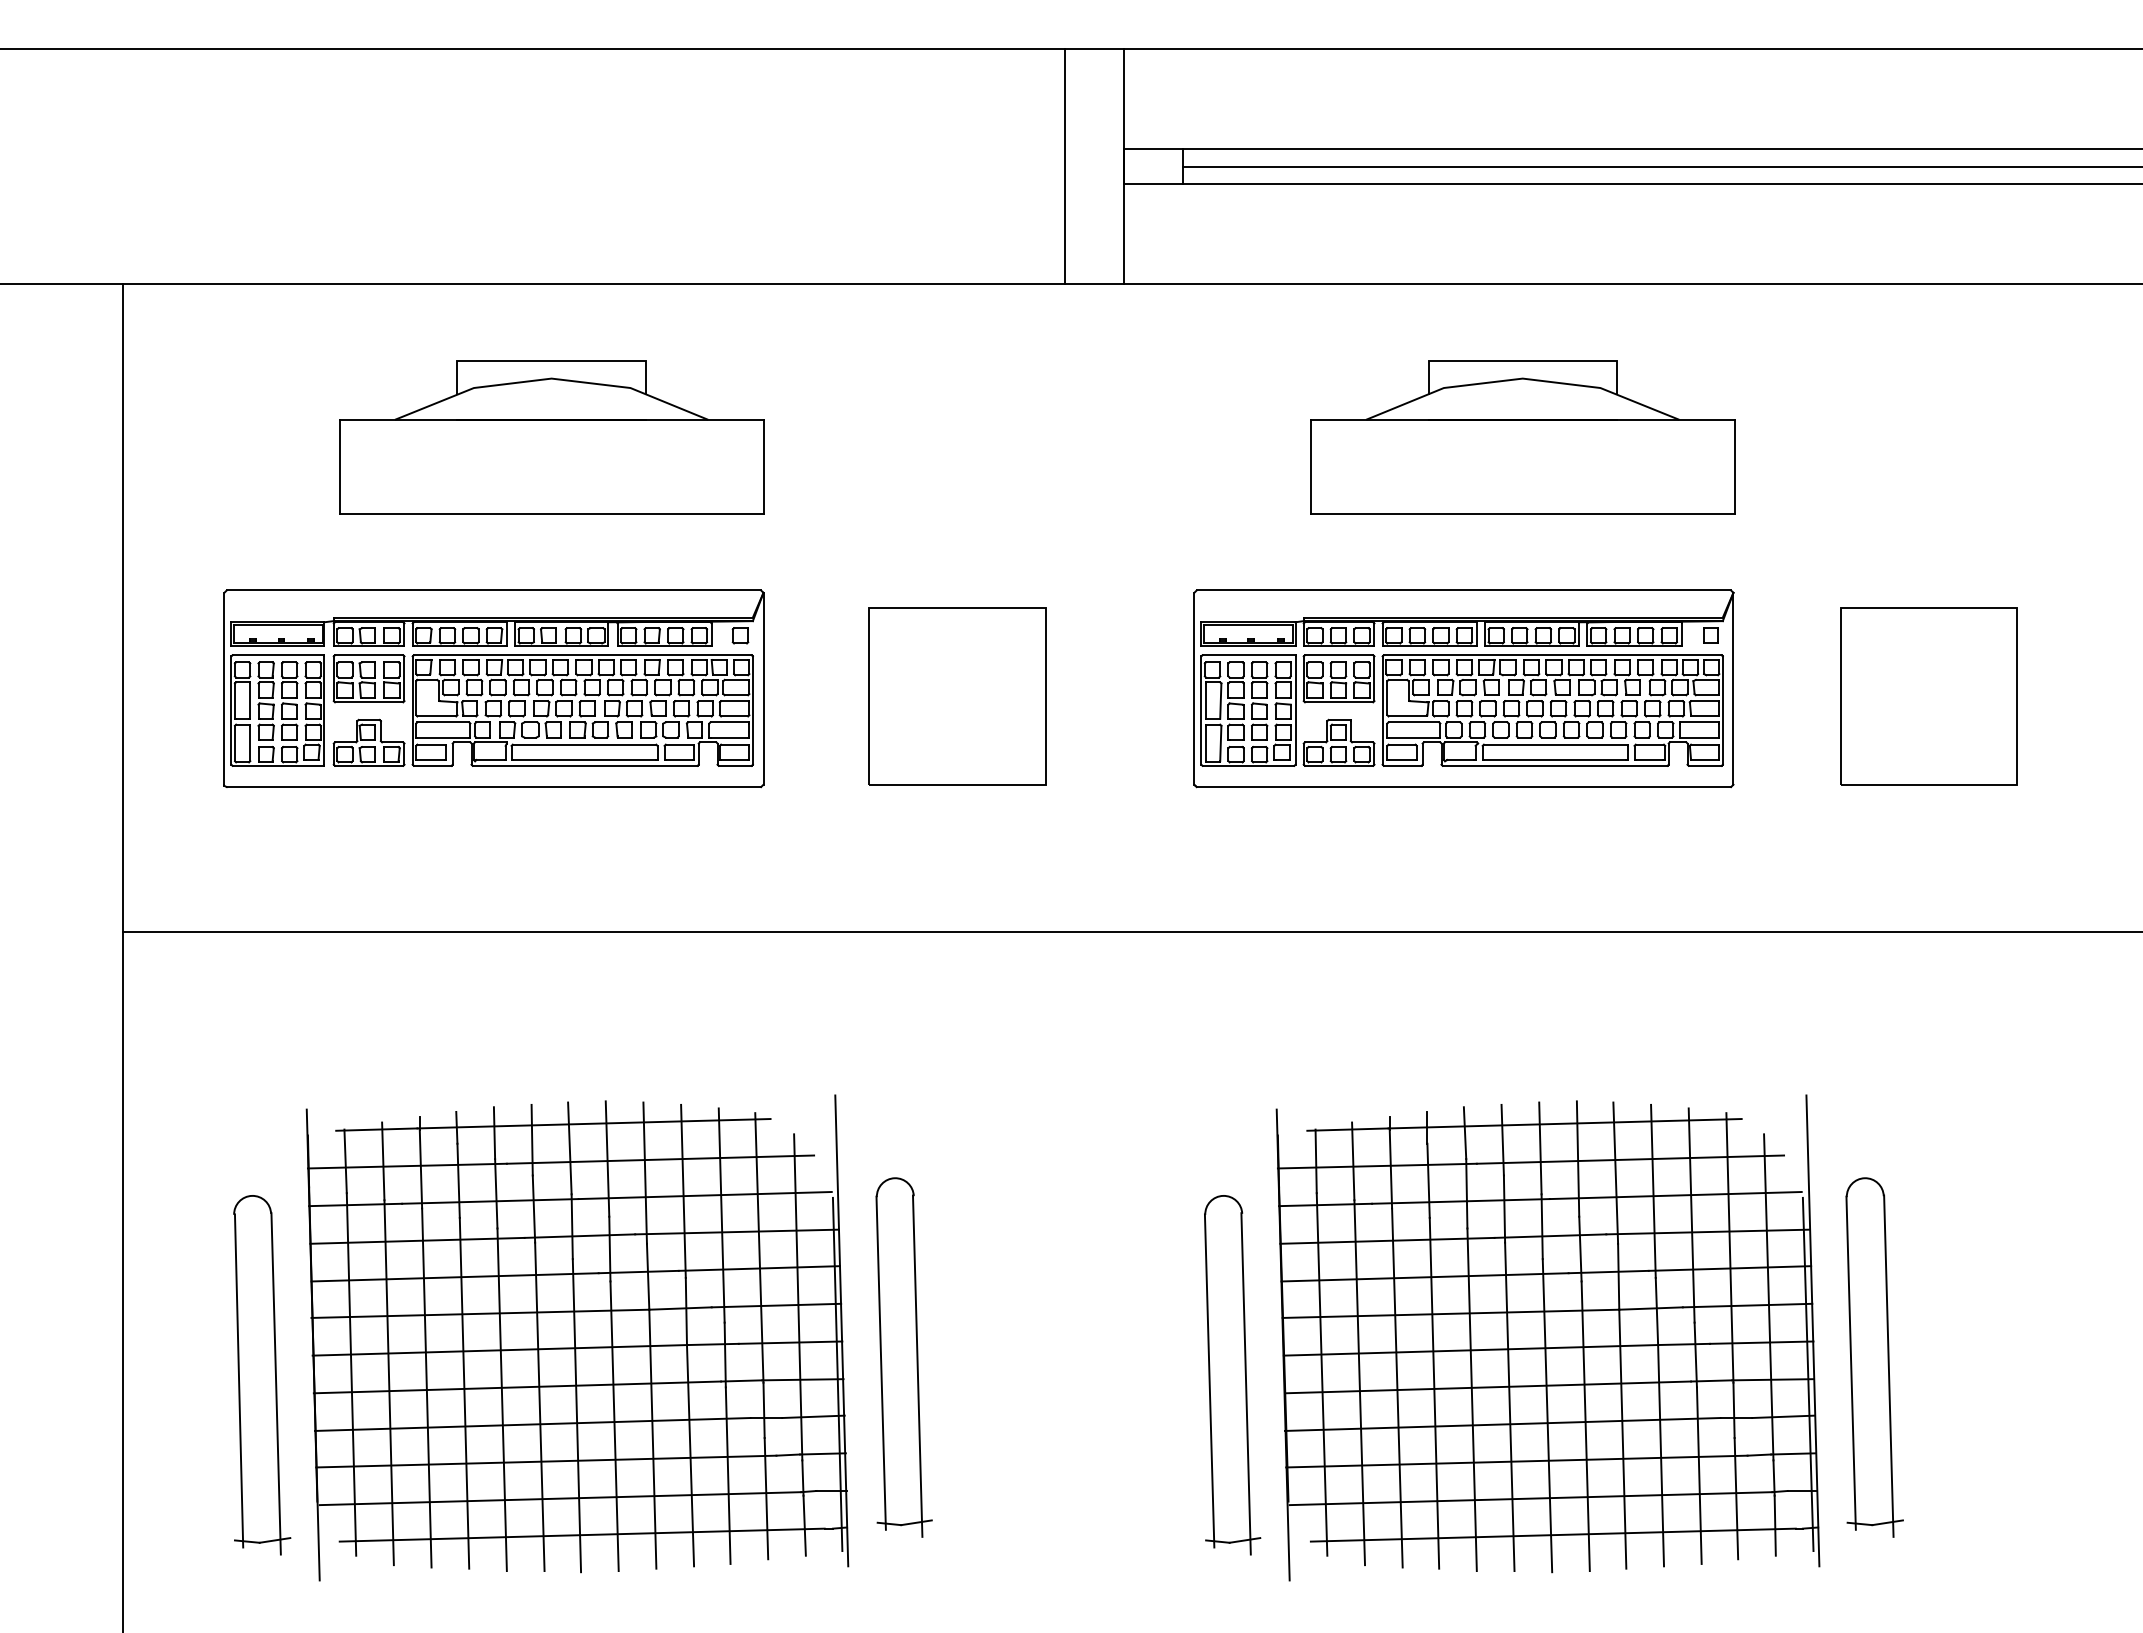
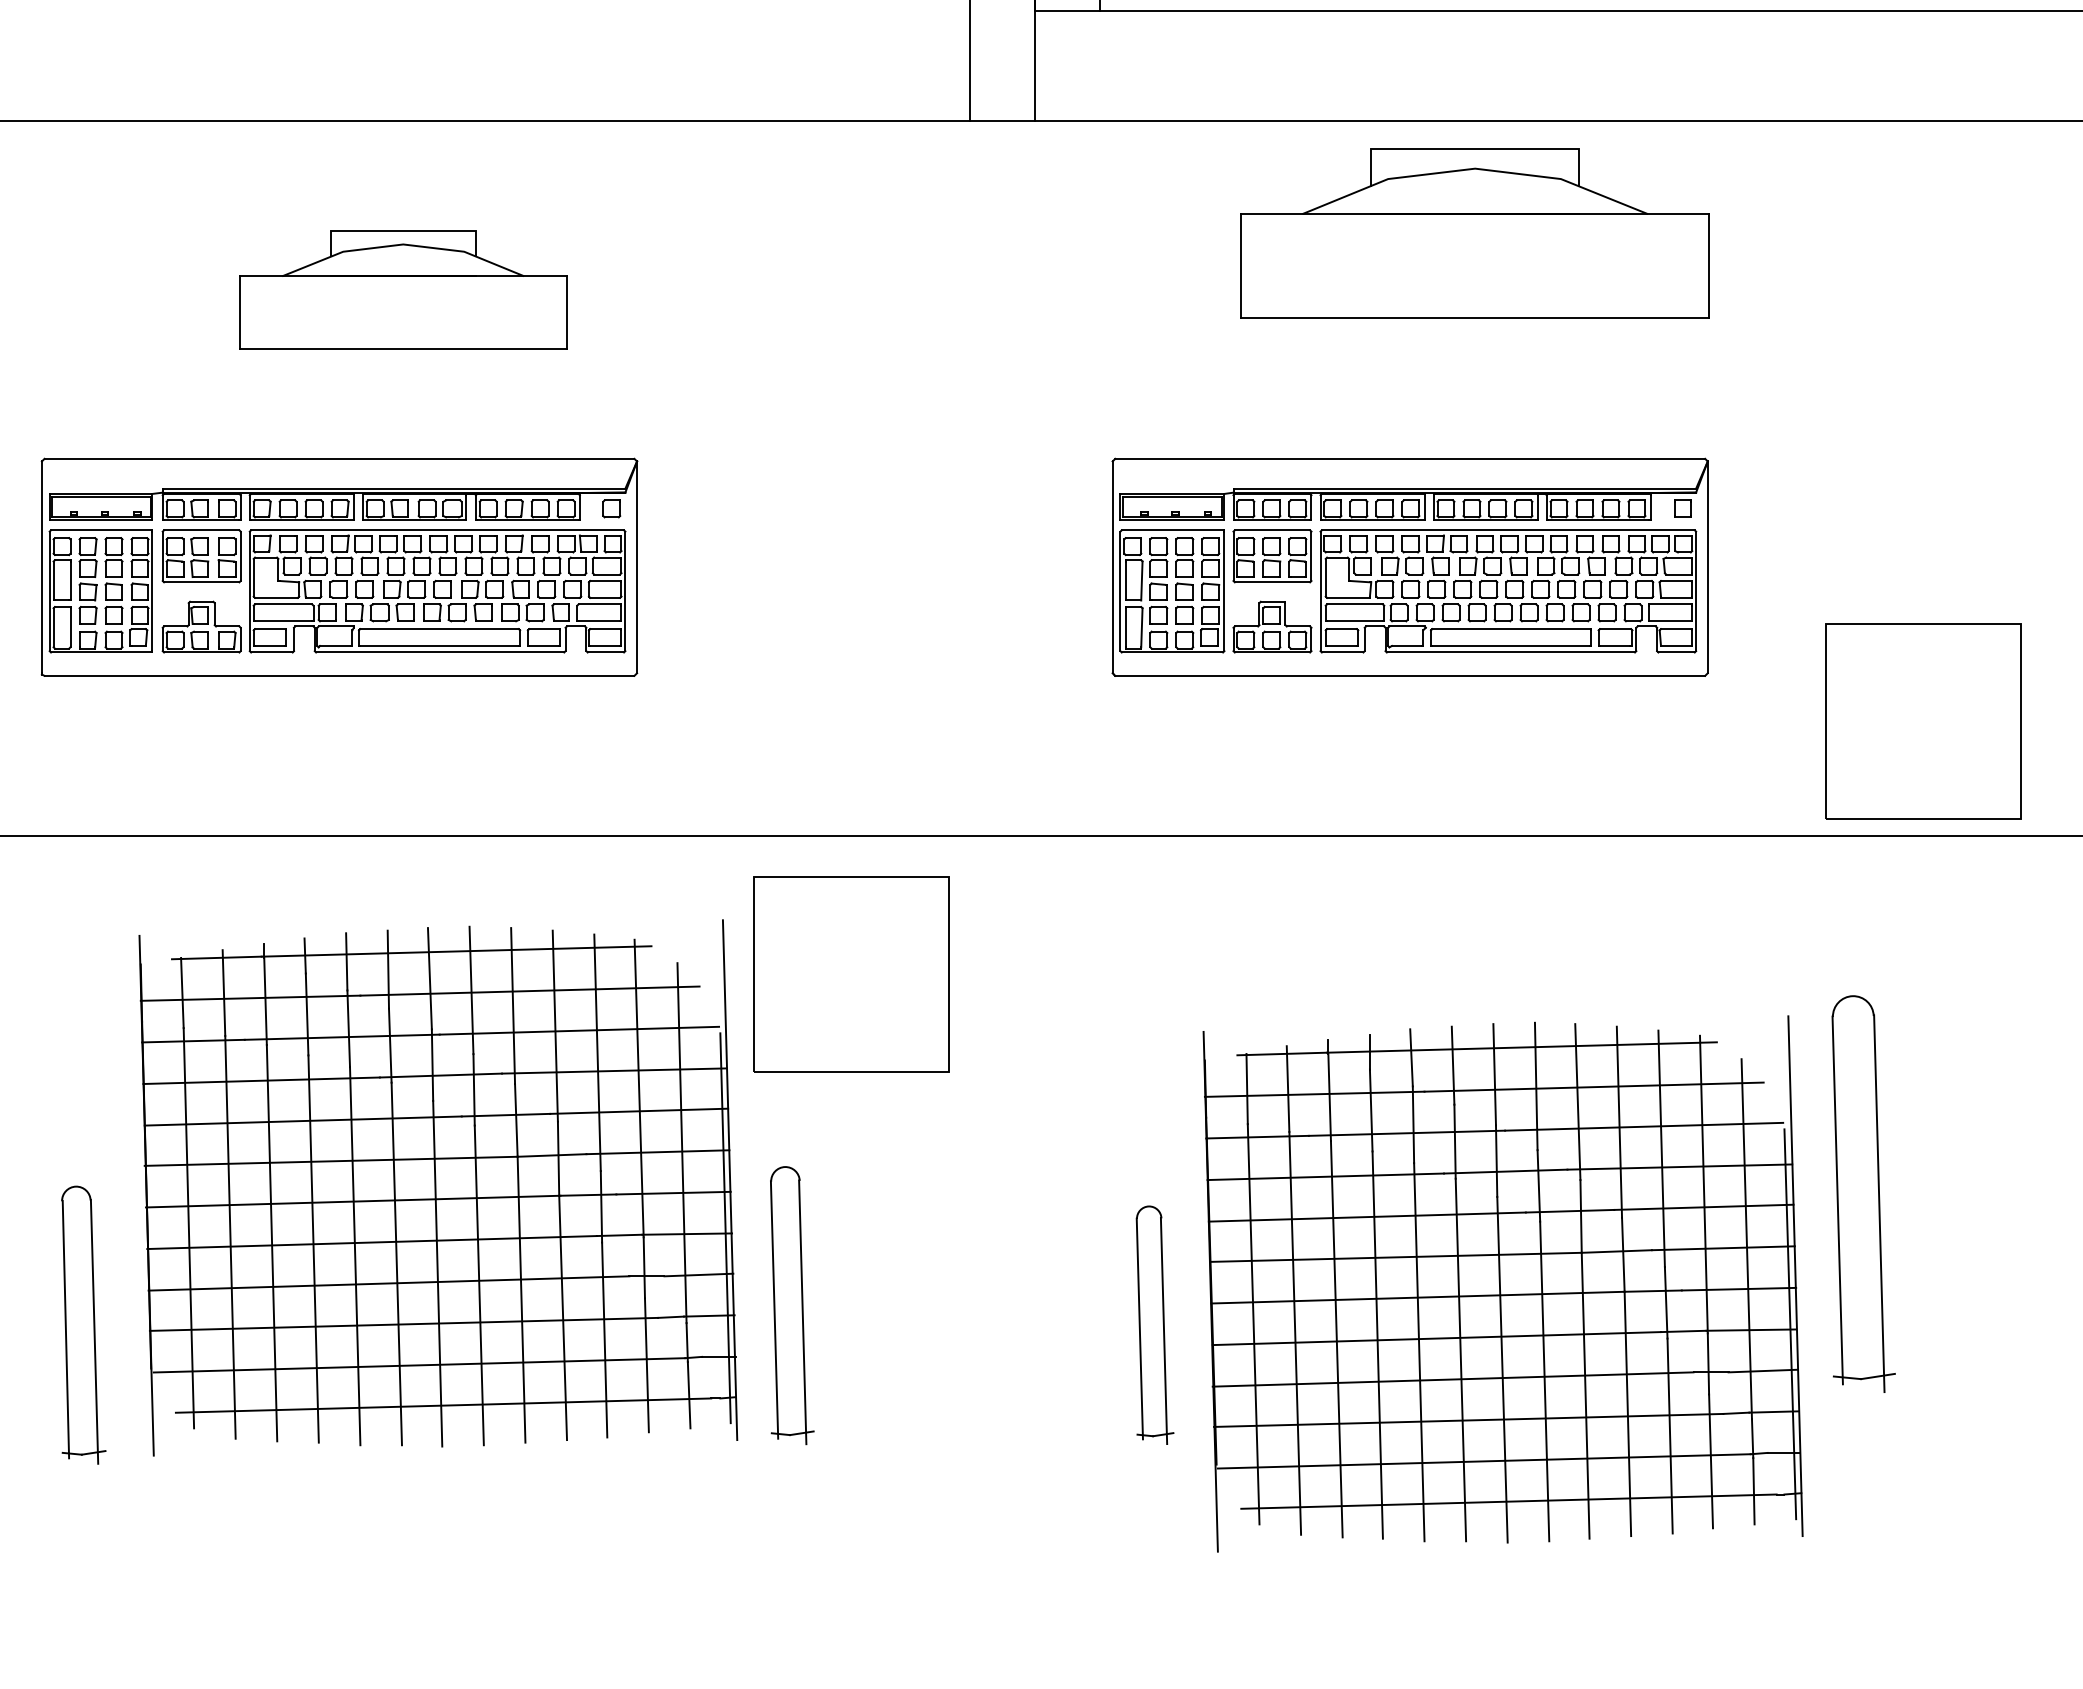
part: (551, 437) -> (403, 289), size x0.7
part: (1522, 437) -> (1474, 233), moved
part: (957, 696) -> (851, 974), moved
part: (1928, 696) -> (1923, 721), moved
part: (577, 1337) -> (438, 1187), moved
part: (903, 1357) -> (791, 1305), size x0.7
part: (1874, 1357) -> (1863, 1194), moved
part: (262, 1375) -> (84, 1325), size x0.7
part: (1232, 1375) -> (1154, 1325), size x0.6

